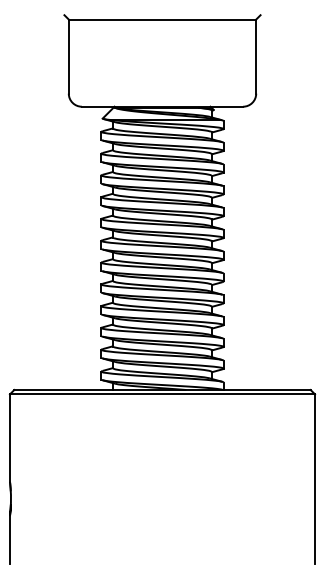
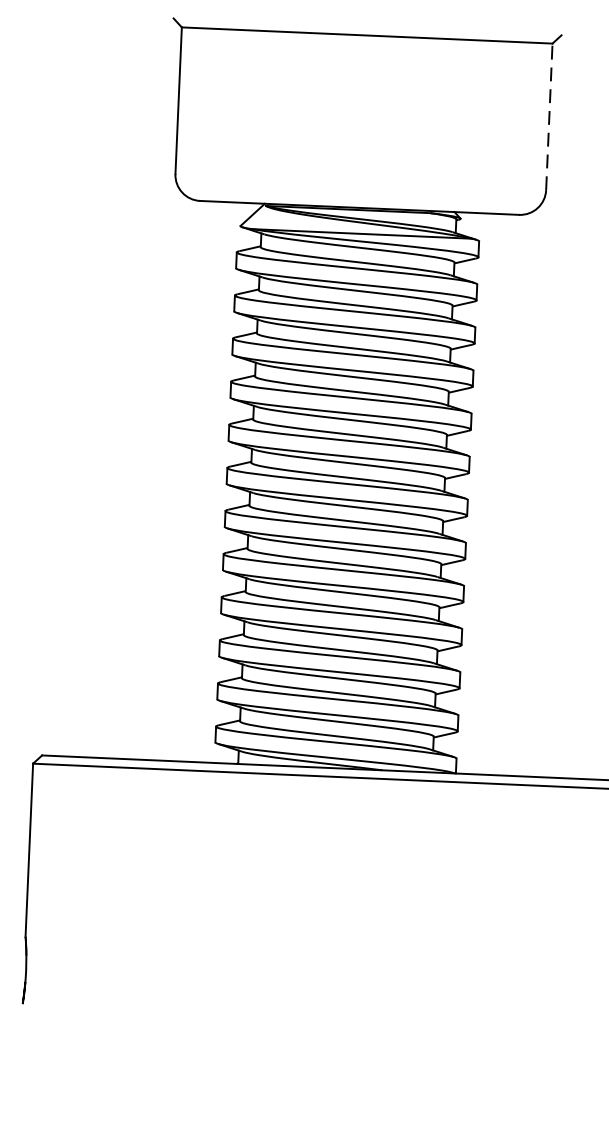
line: (256, 56) -> (549, 116), solid -> dashed
line: (9, 540) -> (19, 1052), removed

